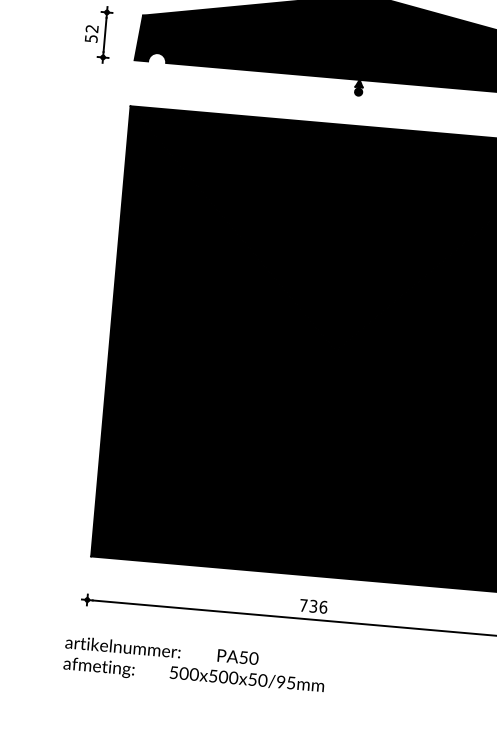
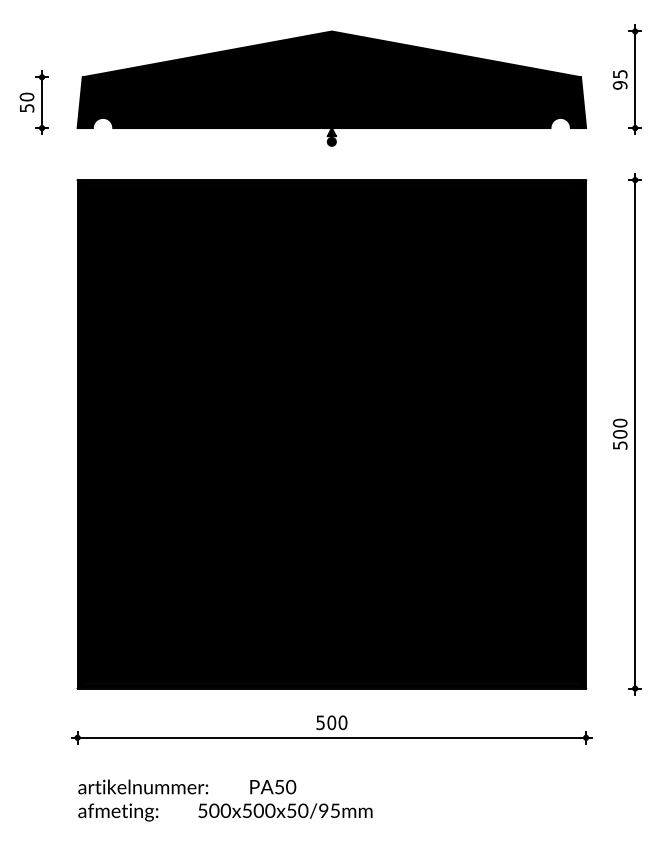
text: (91, 28) -> (26, 96), 52 -> 50
text: (313, 606) -> (331, 722), 736 -> 500
text: (194, 665) -> (225, 800), moved

